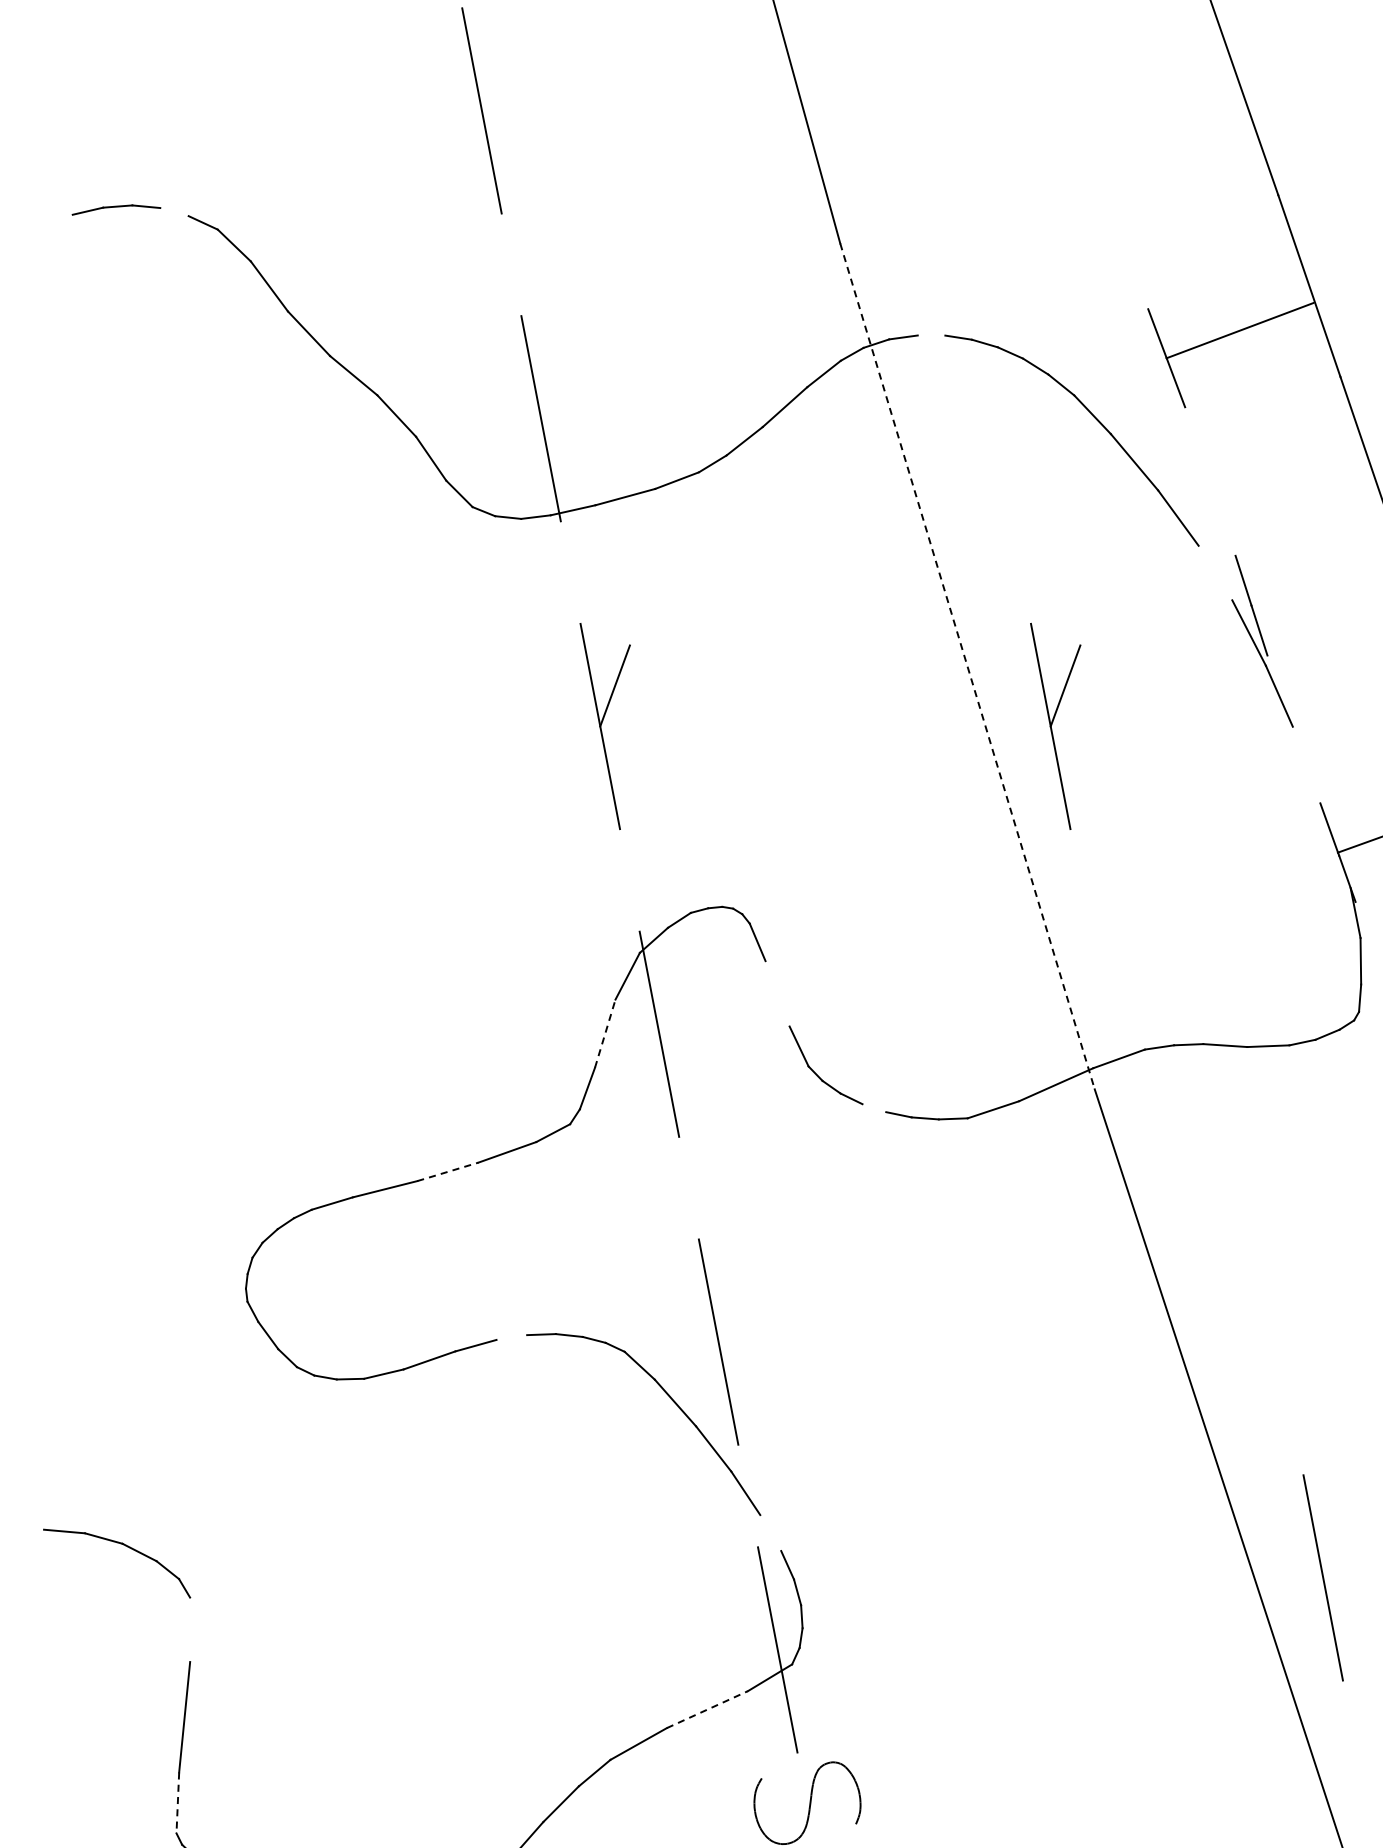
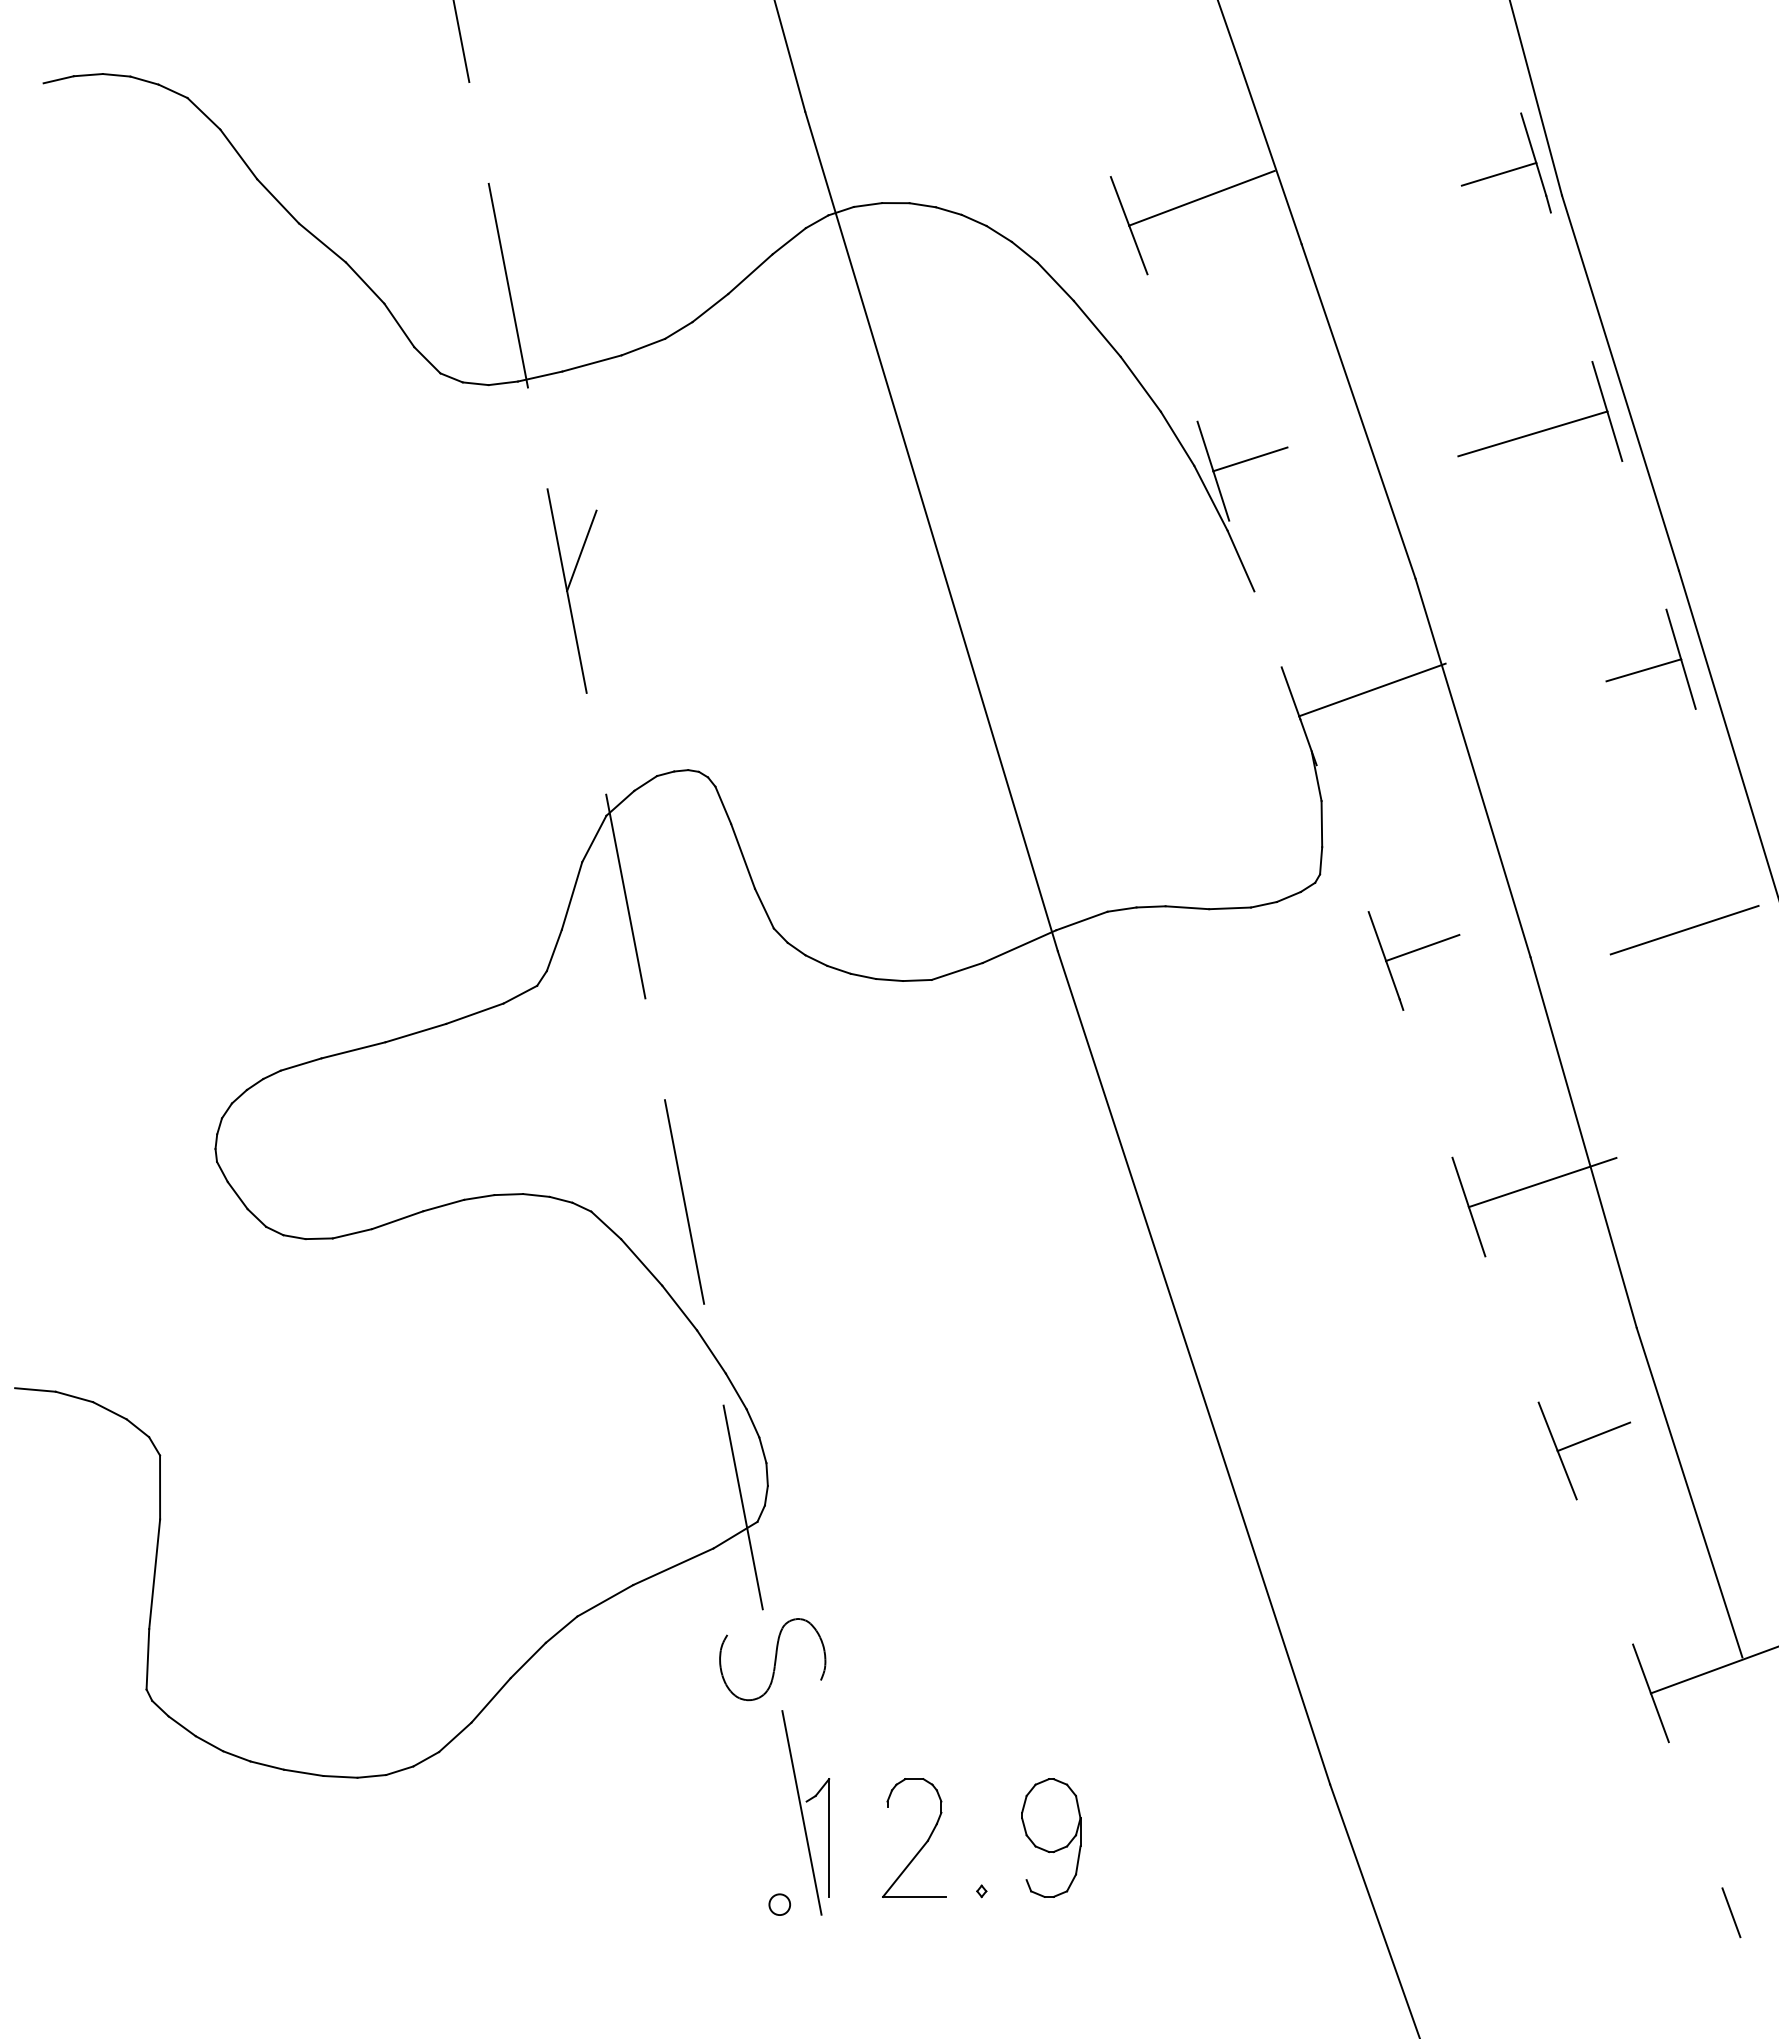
line: (174, 211) -> (144, 80), added
line: (931, 335) -> (895, 203), added
line: (1215, 572) -> (1177, 438), added
line: (1288, 593) -> (1250, 459), added
line: (967, 666) -> (931, 531), dashed -> solid
part: (1055, 725) -> (1018, 590), removed
line: (778, 992) -> (743, 855), added
line: (605, 1033) -> (572, 895), dashed -> solid
line: (873, 1107) -> (838, 969), added
line: (447, 1172) -> (415, 1033), dashed -> solid
line: (511, 1337) -> (479, 1197), added
line: (769, 1533) -> (735, 1391), added
line: (1323, 1577) -> (1284, 1435), removed
line: (190, 1629) -> (160, 1487), added
line: (707, 1709) -> (673, 1566), dashed -> solid
line: (177, 1803) -> (147, 1659), dashed -> solid

